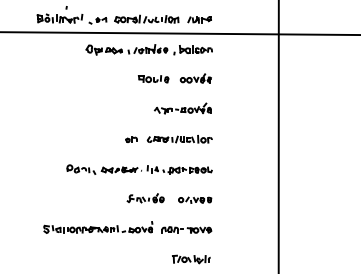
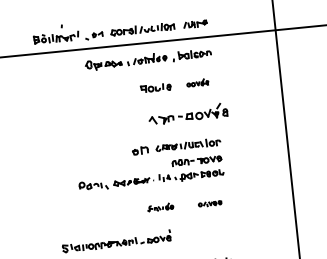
part: (195, 78) -> (197, 82), size x0.7
part: (182, 108) -> (187, 114), size x1.4
part: (131, 139) -> (140, 150), size x1.4
part: (145, 198) -> (160, 207), size x0.7
part: (195, 199) -> (210, 203), size x0.7
part: (186, 229) -> (196, 160), moved

